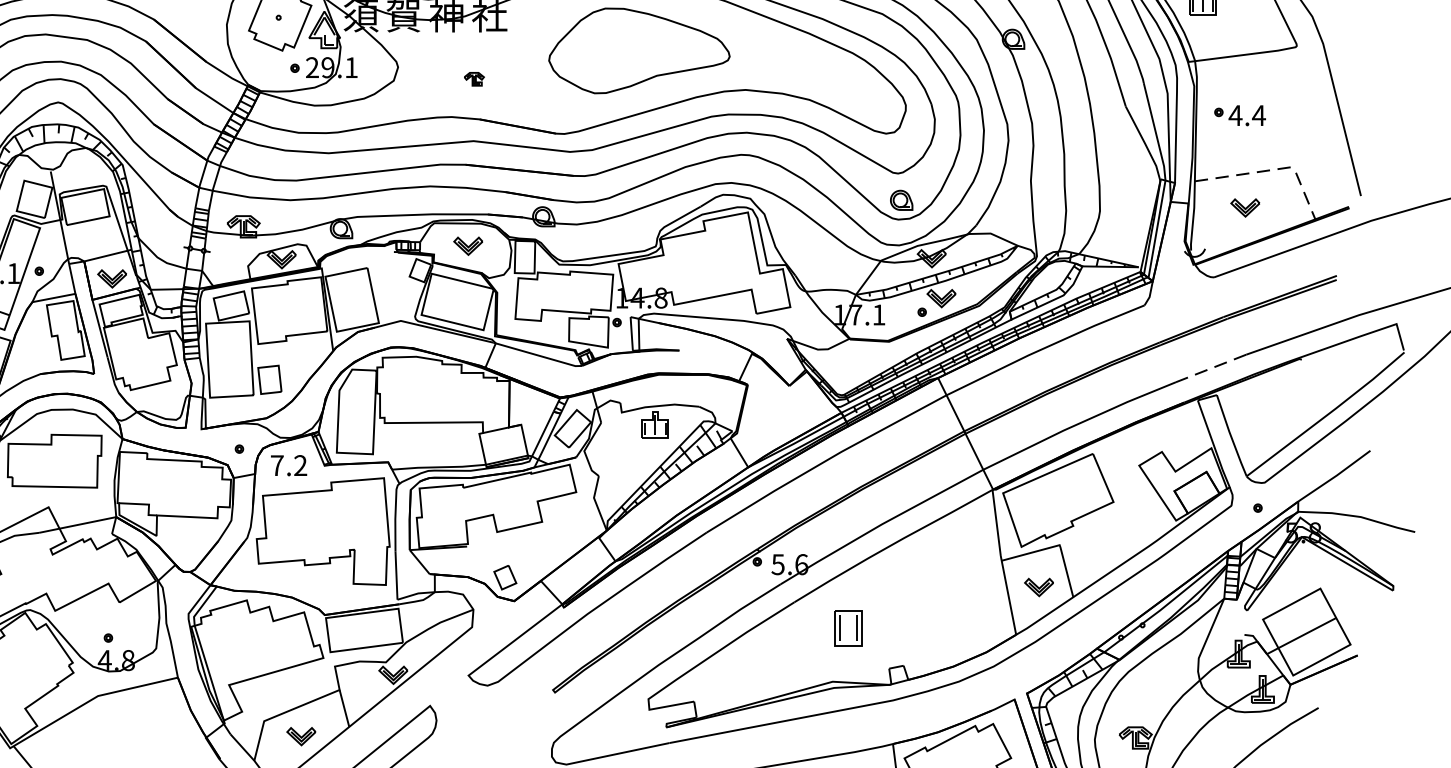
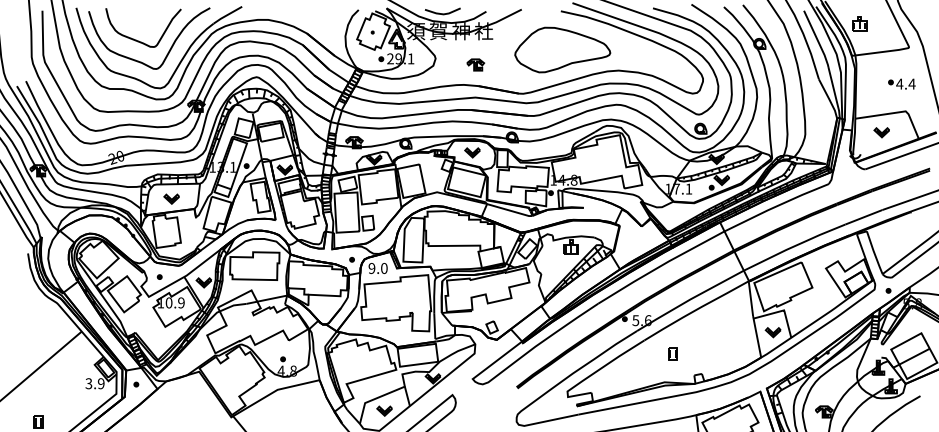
part: (473, 78) -> (475, 64), size x1.67
part: (1238, 114) -> (901, 83), moved
line: (1274, 169) -> (897, 112), dashed -> solid
line: (1210, 368) -> (863, 217), dashed -> solid
text: (287, 465) -> (377, 268), 7.2 -> 9.0
part: (847, 627) -> (672, 353), size x0.62

